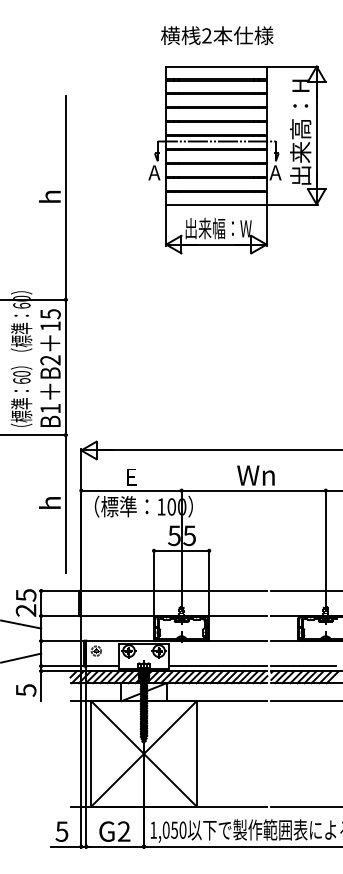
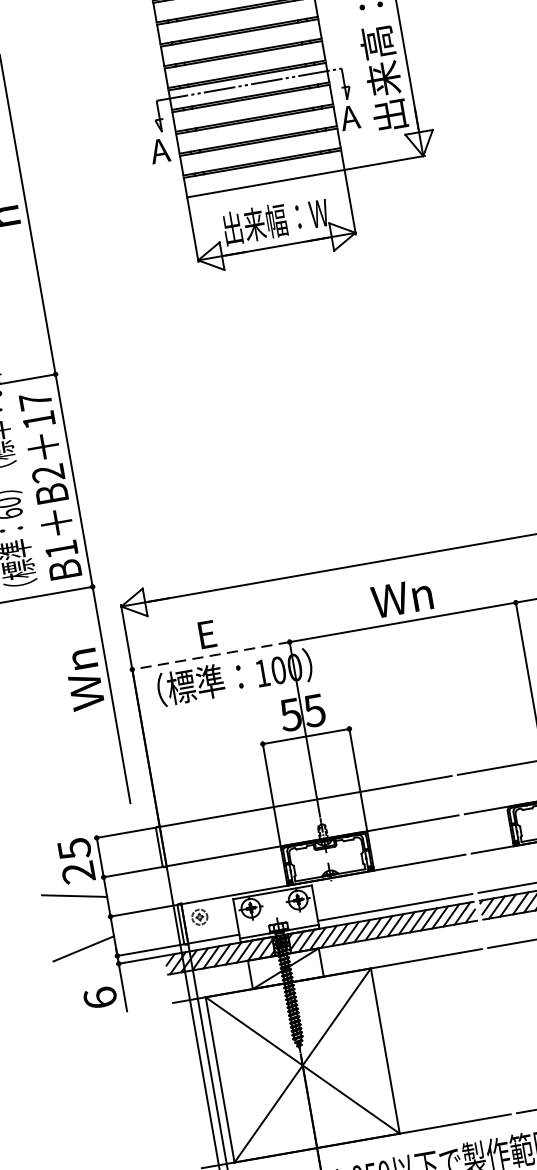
text: (50, 314) -> (35, 401), 15 -> 17
line: (130, 490) -> (209, 655), solid -> dashed
text: (49, 491) -> (82, 679), h -> Wn
text: (25, 690) -> (99, 998), 5 -> 6

